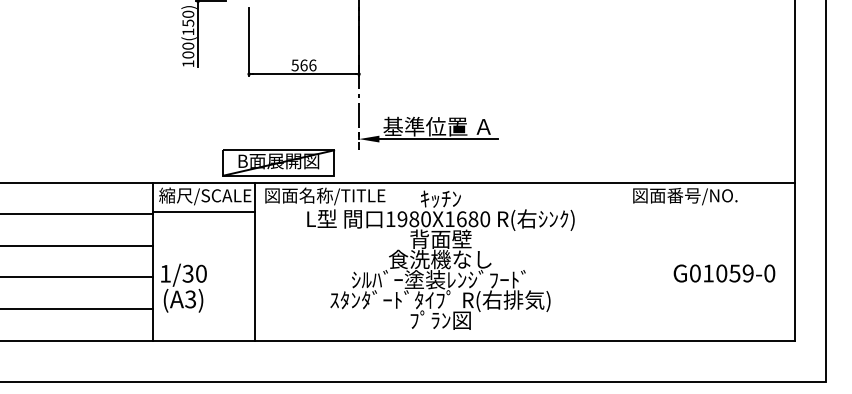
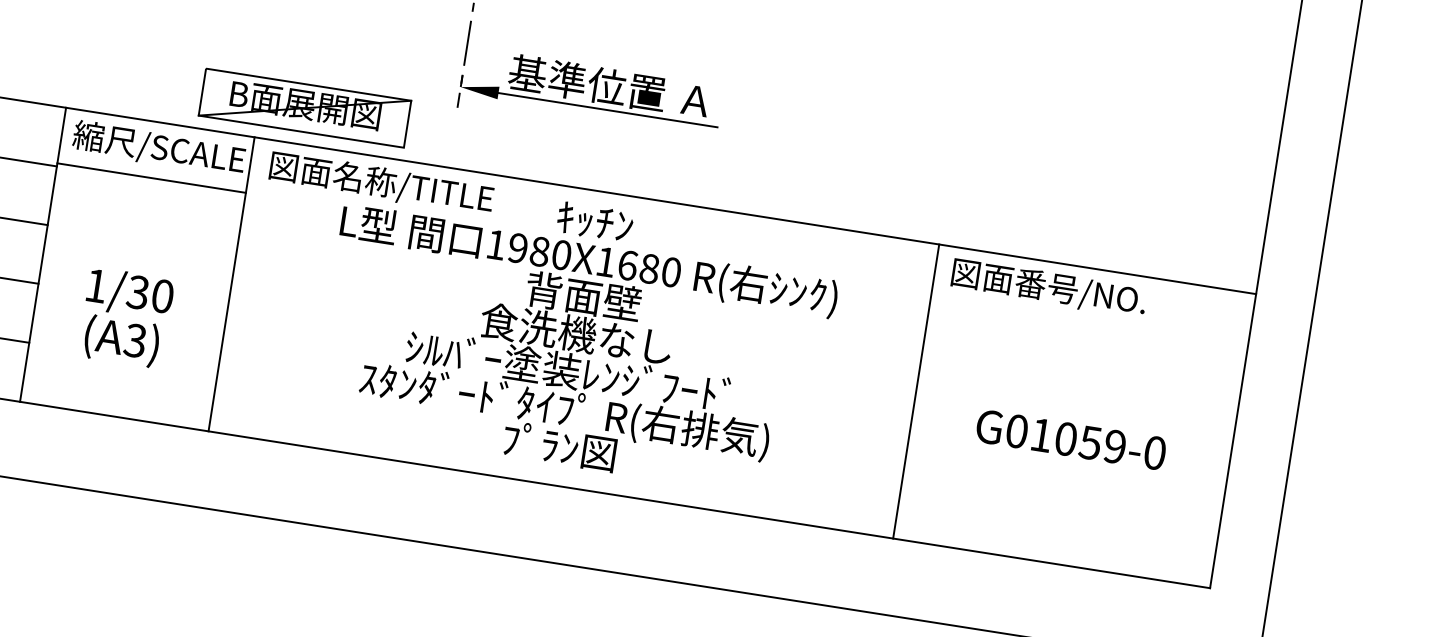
line: (623, 261) -> (915, 390), added
text: (724, 273) -> (1071, 439), moved
text: (183, 287) -> (125, 316), moved

